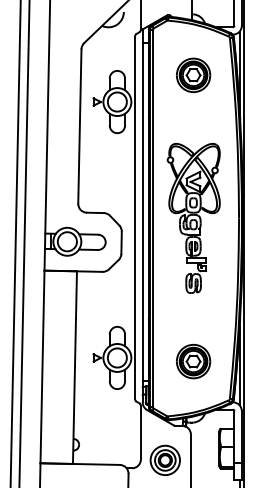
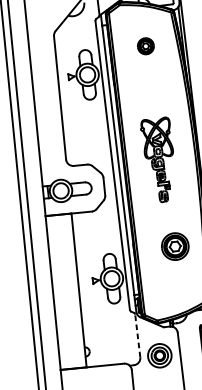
part: (193, 74) -> (145, 45), size x0.6
part: (193, 218) -> (159, 160), size x0.7
part: (193, 361) -> (175, 246), moved
line: (140, 432) -> (137, 335), solid -> dashed

